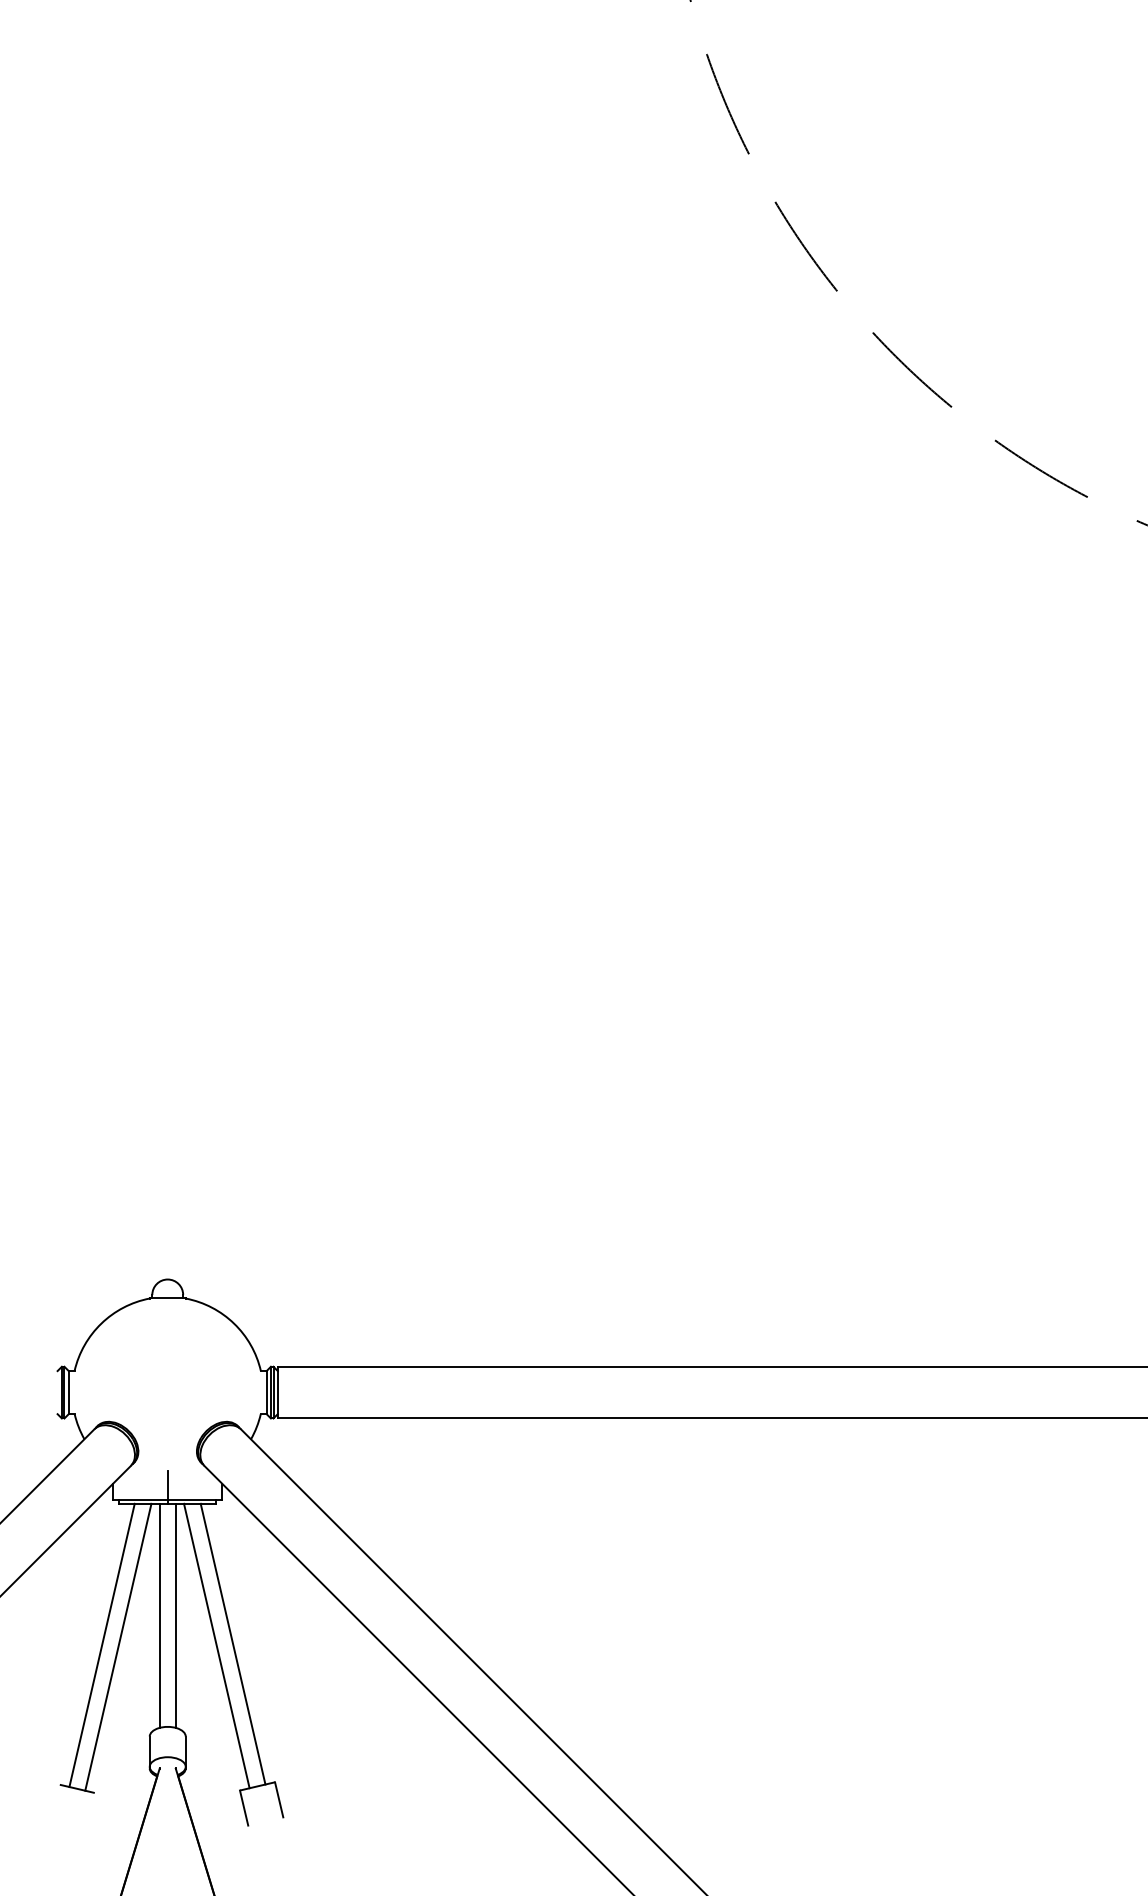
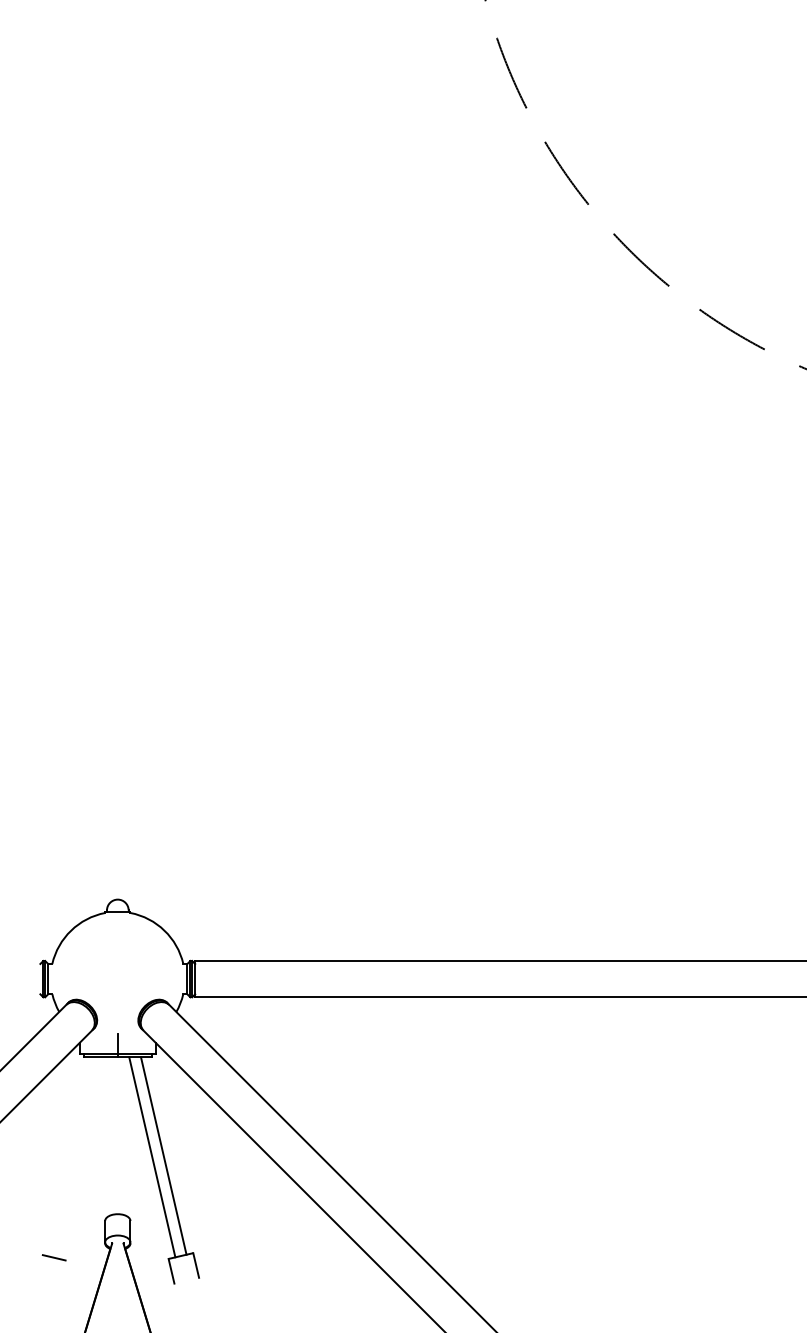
line: (160, 1614) -> (112, 1135), removed
line: (175, 1614) -> (123, 1135), removed
line: (101, 1644) -> (71, 1156), removed
line: (117, 1647) -> (82, 1158), removed

